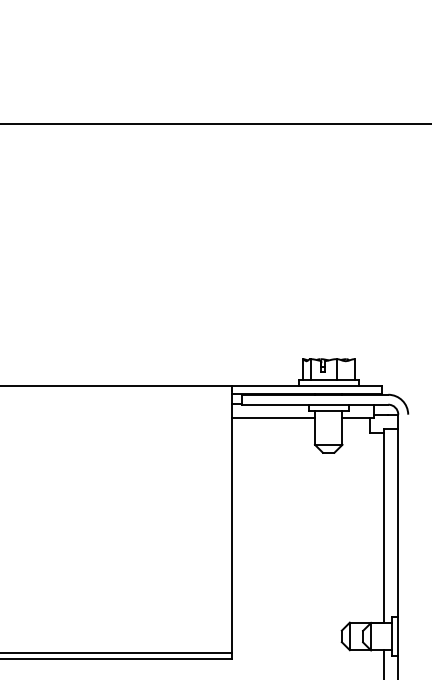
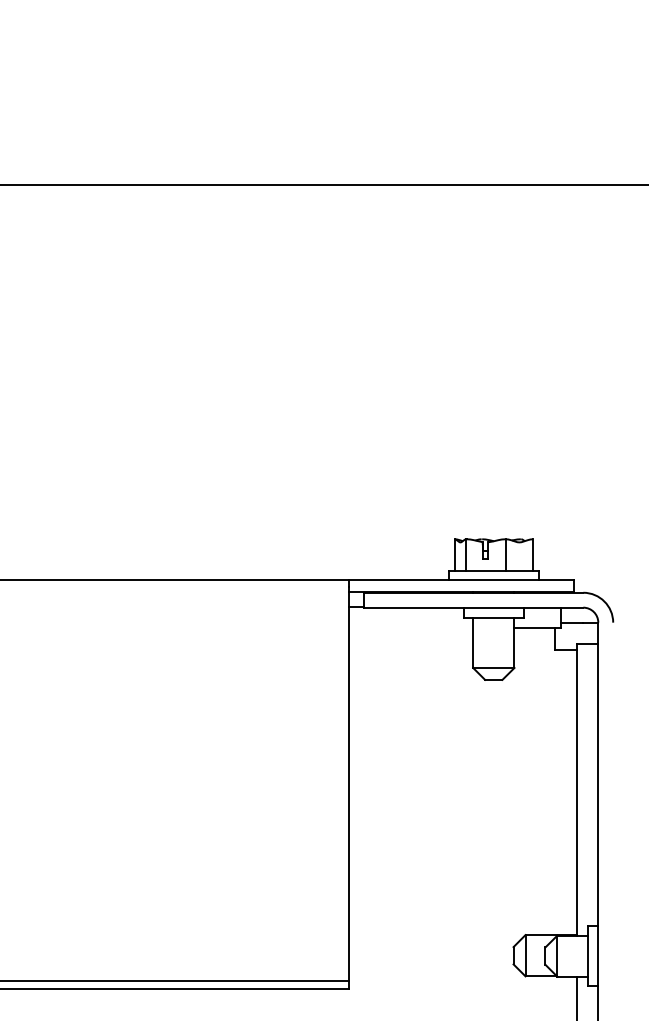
line: (273, 418) -> (410, 628), removed

